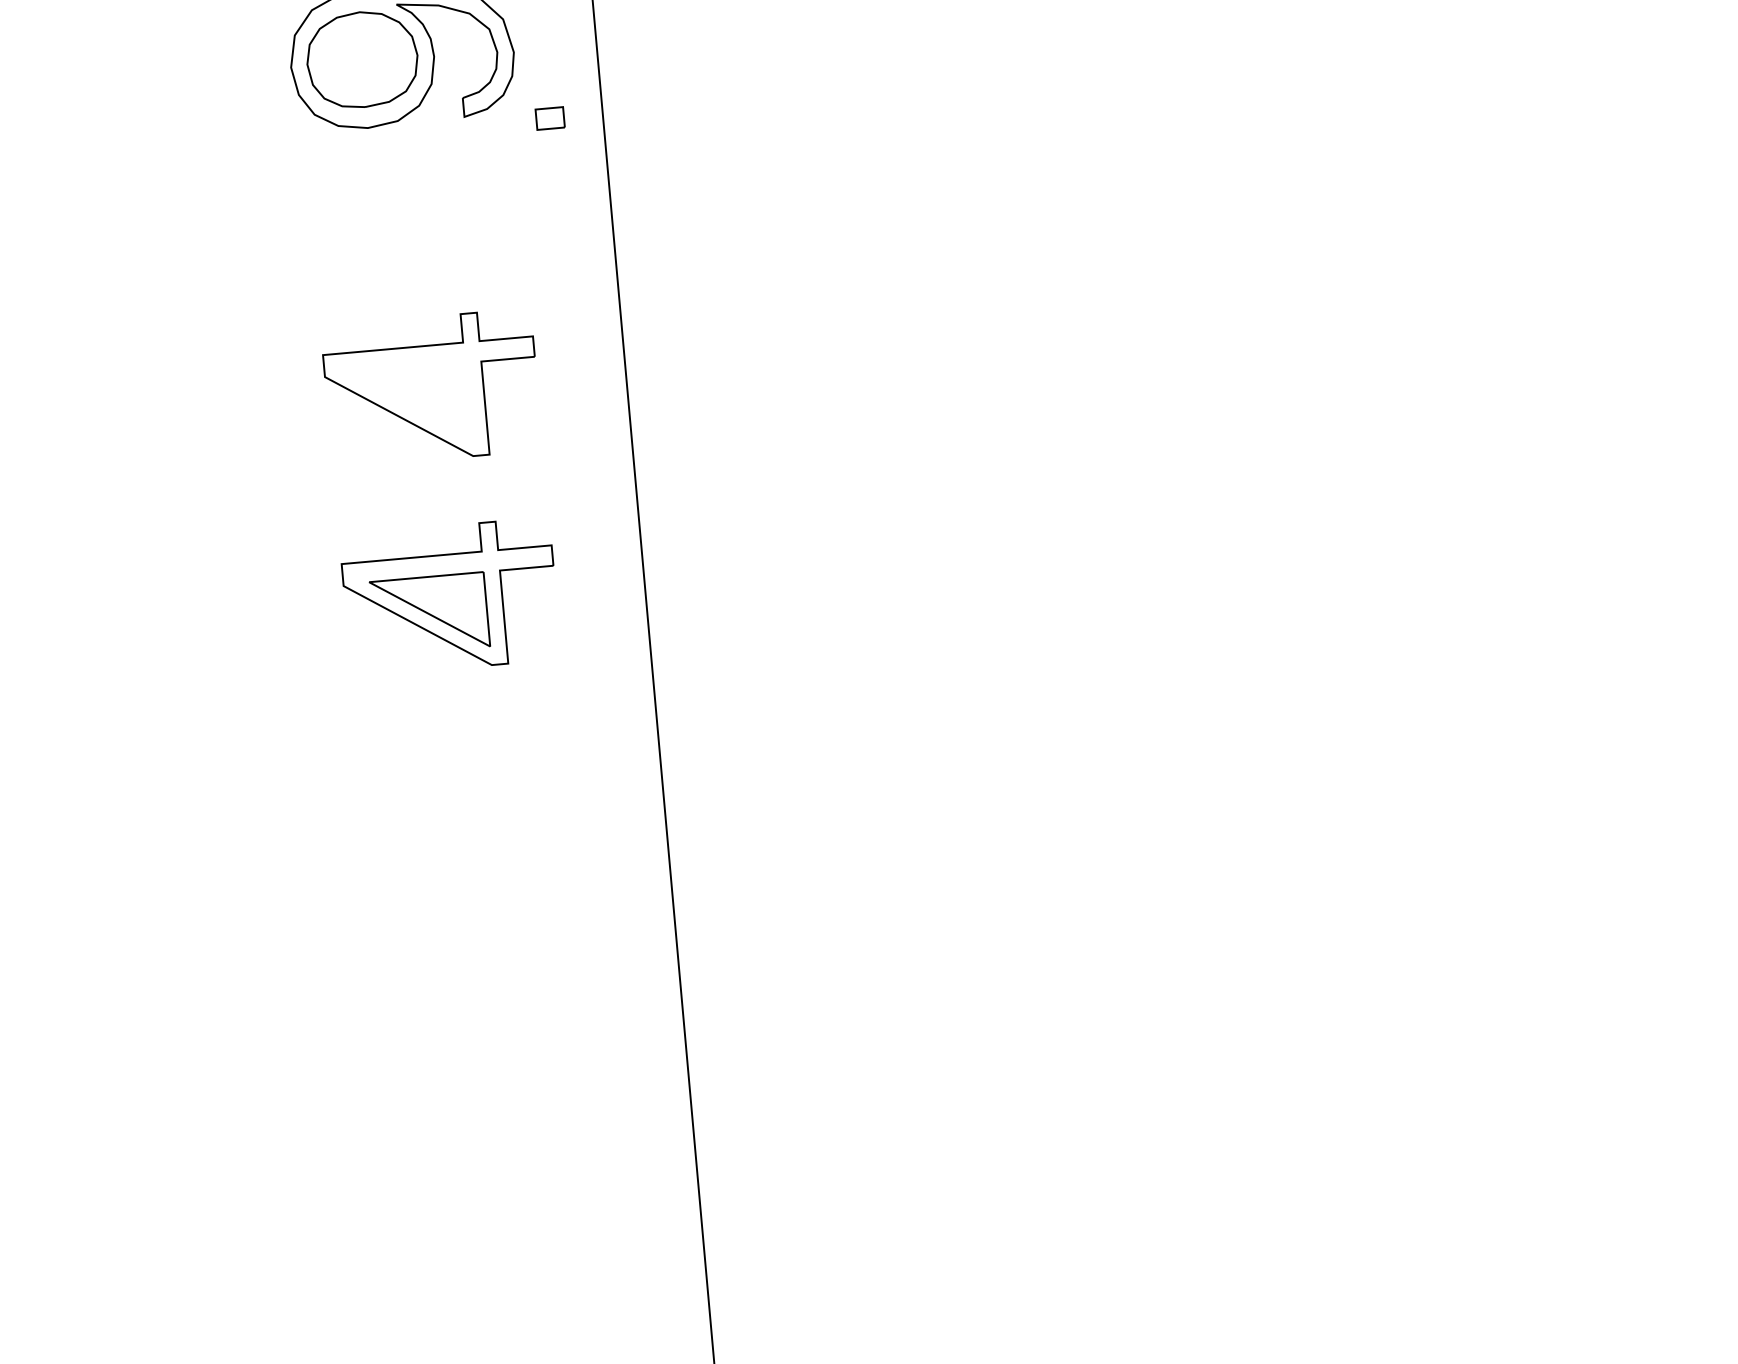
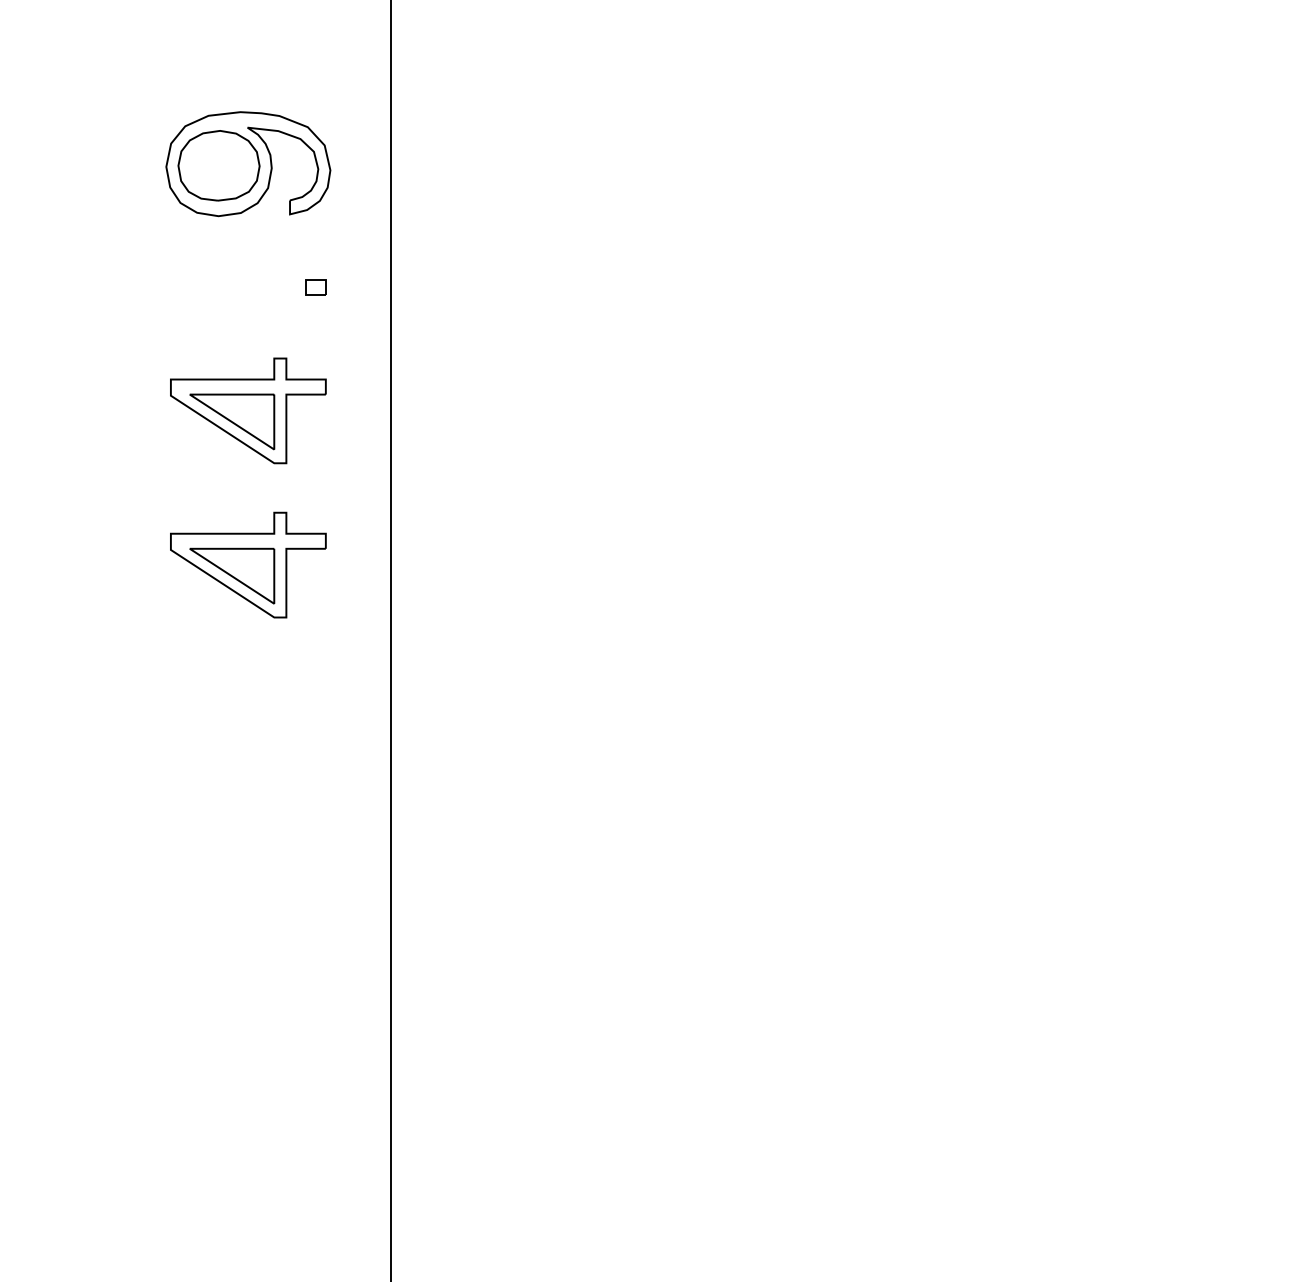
part: (549, 119) -> (315, 287), moved
part: (411, 404) -> (232, 421), added

